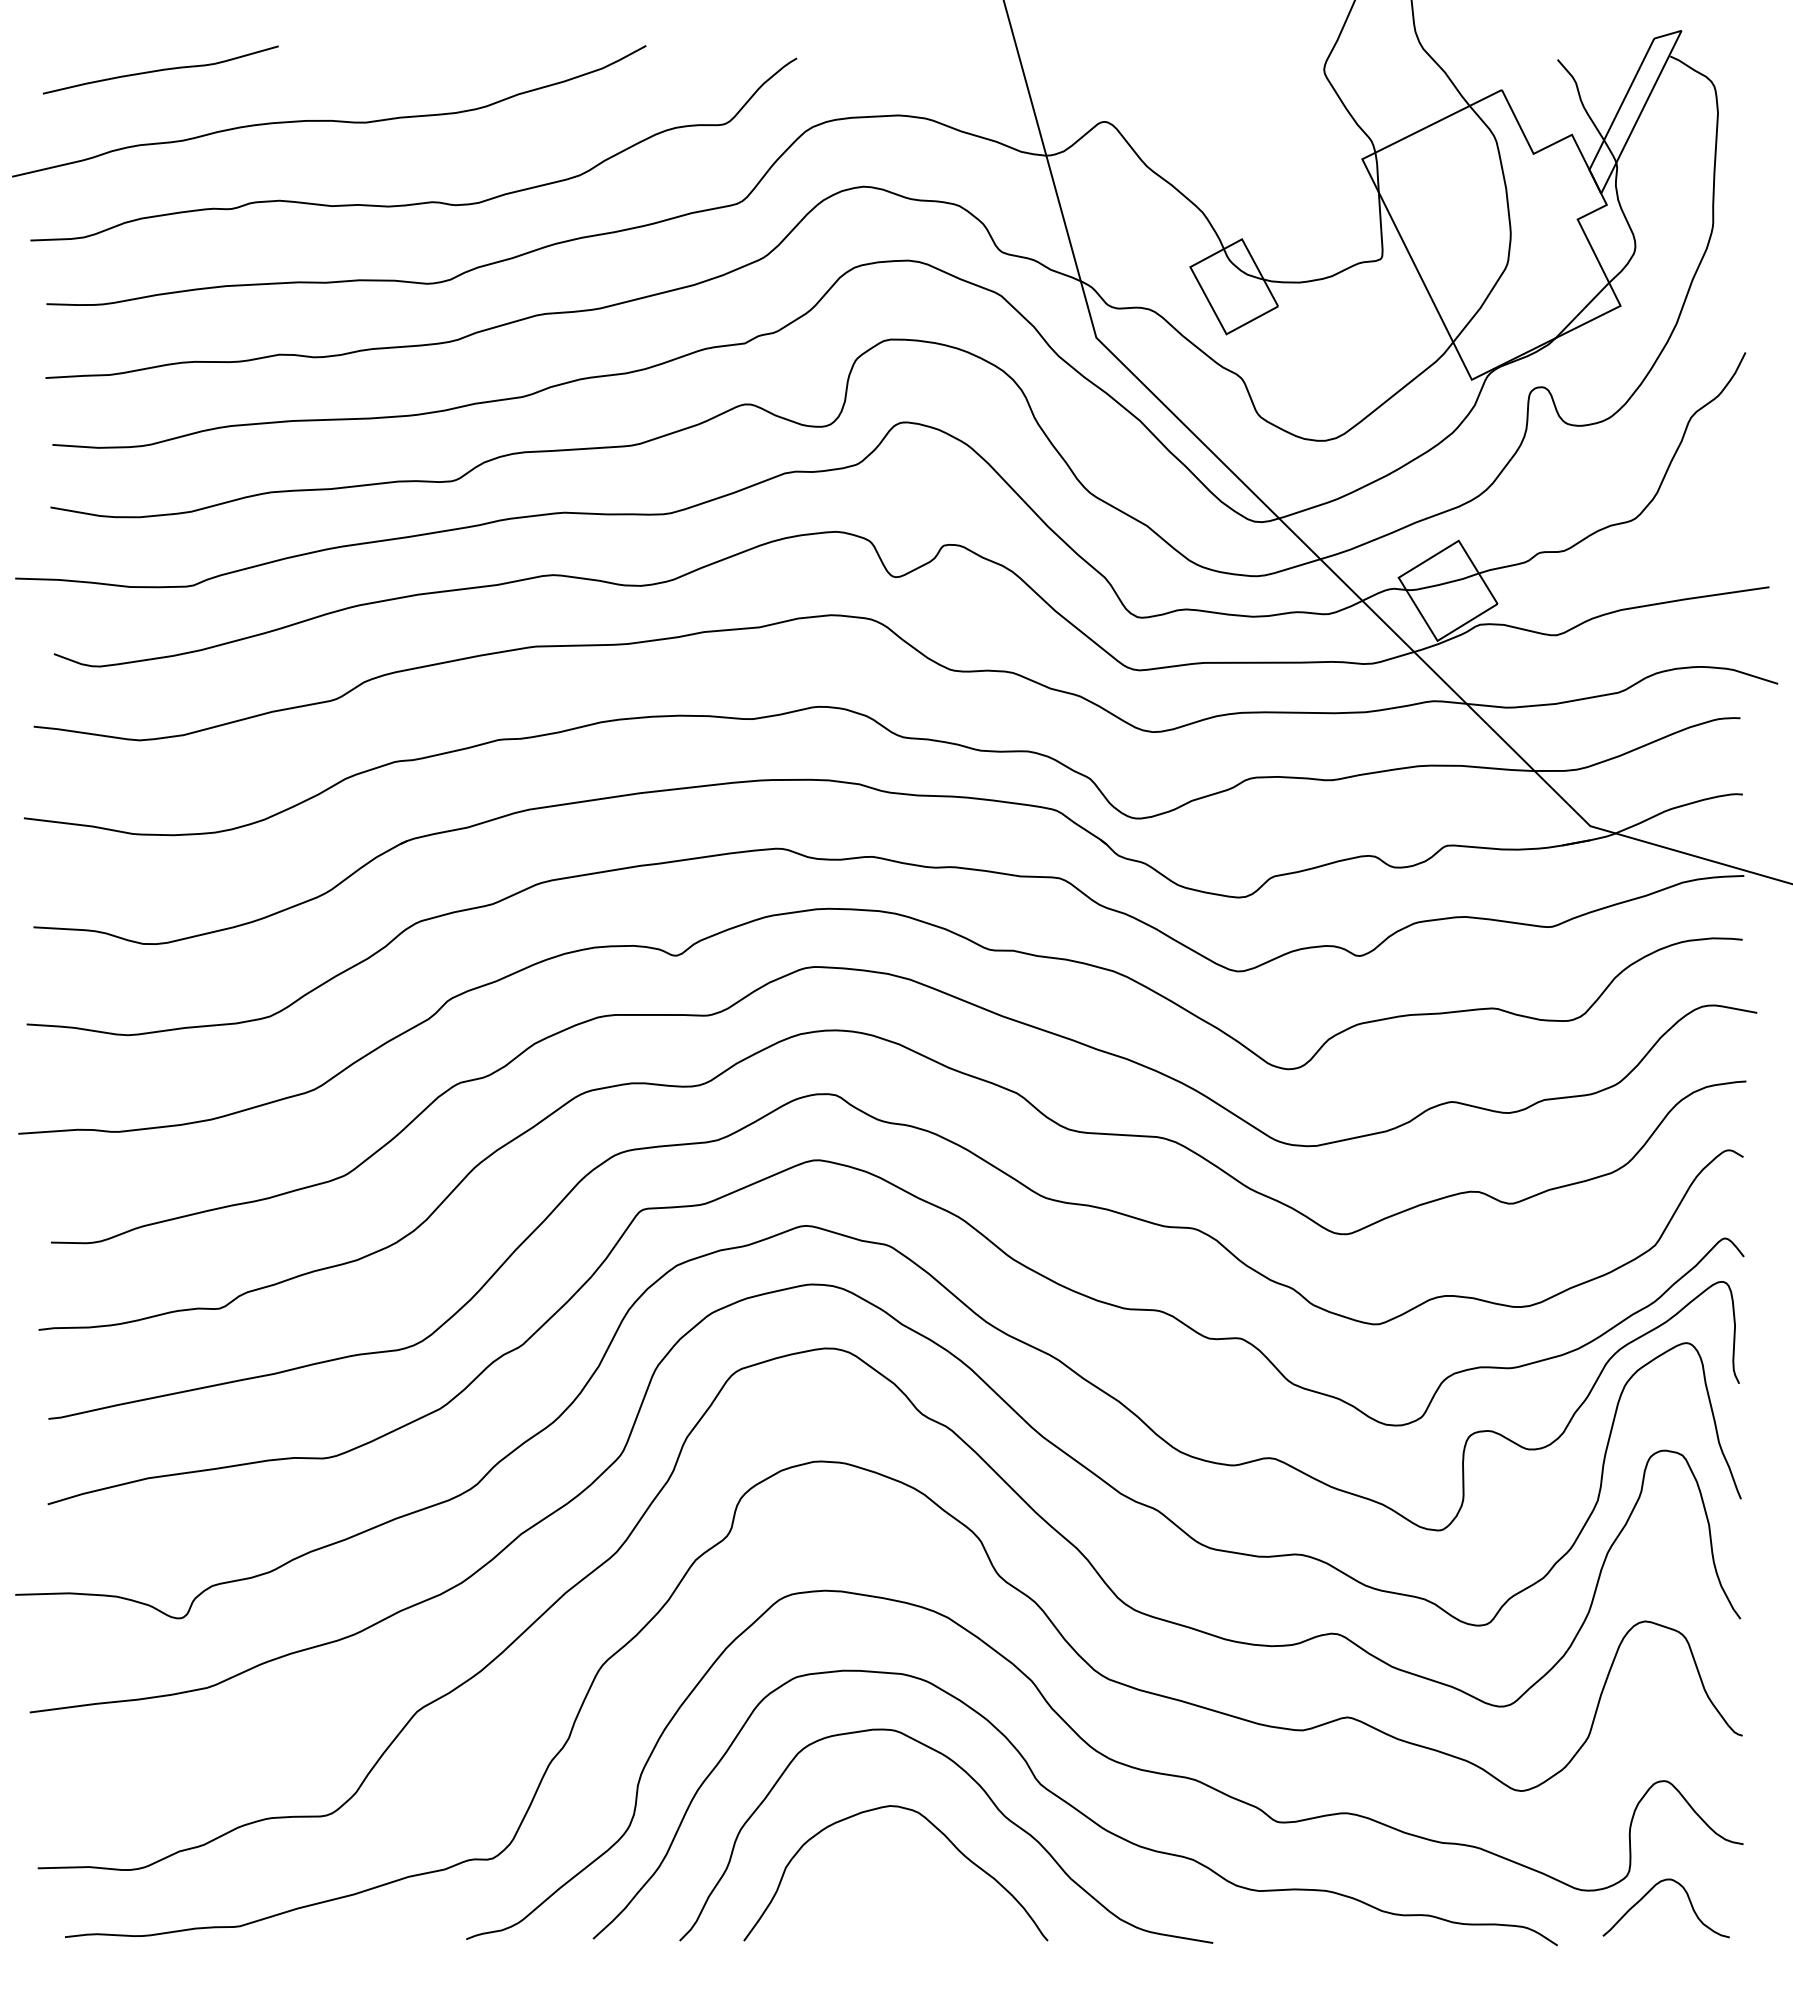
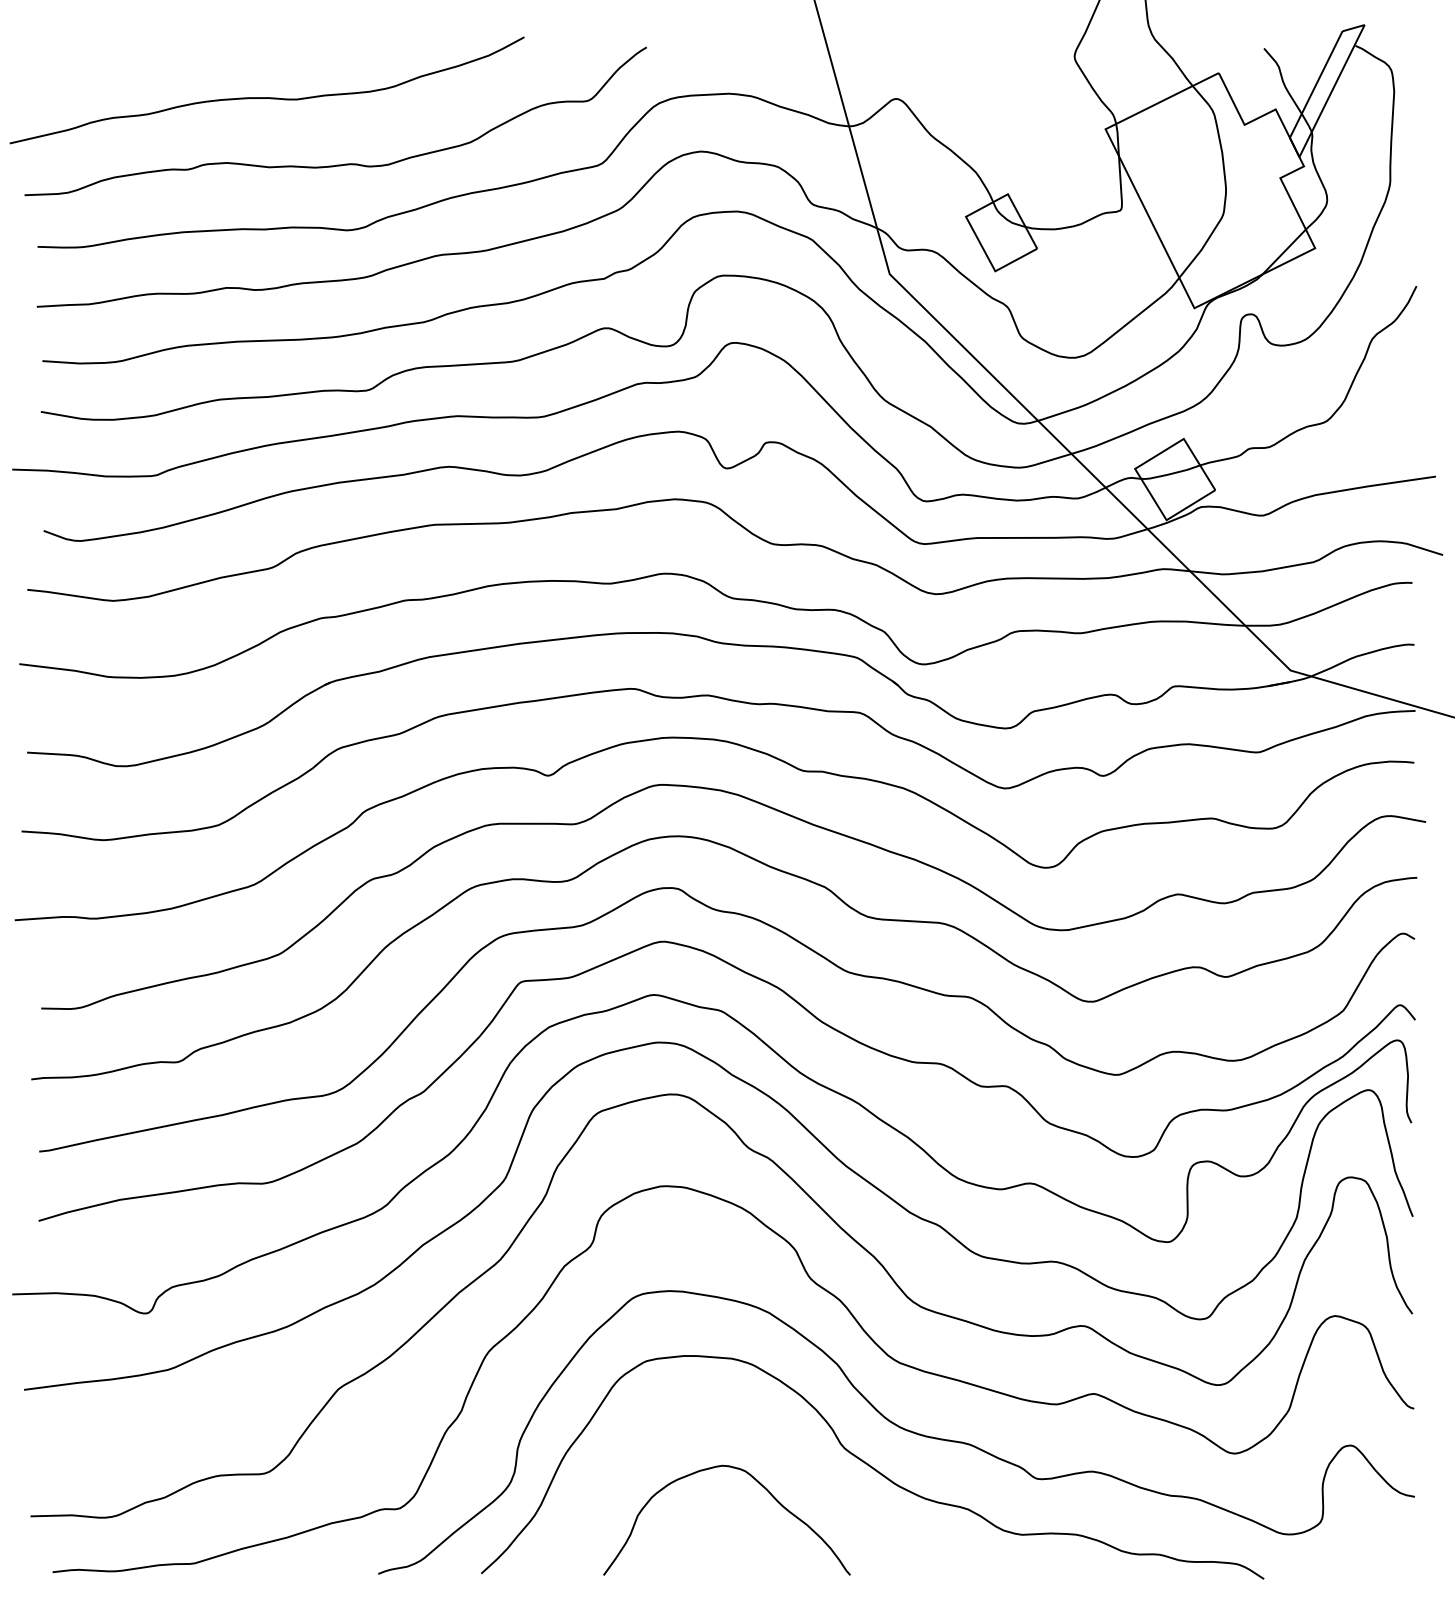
curve: (160, 69) -> (130, 56), removed
curve: (992, 1803) -> (805, 1463), removed
curve: (1649, 1892) -> (1338, 1535), removed

